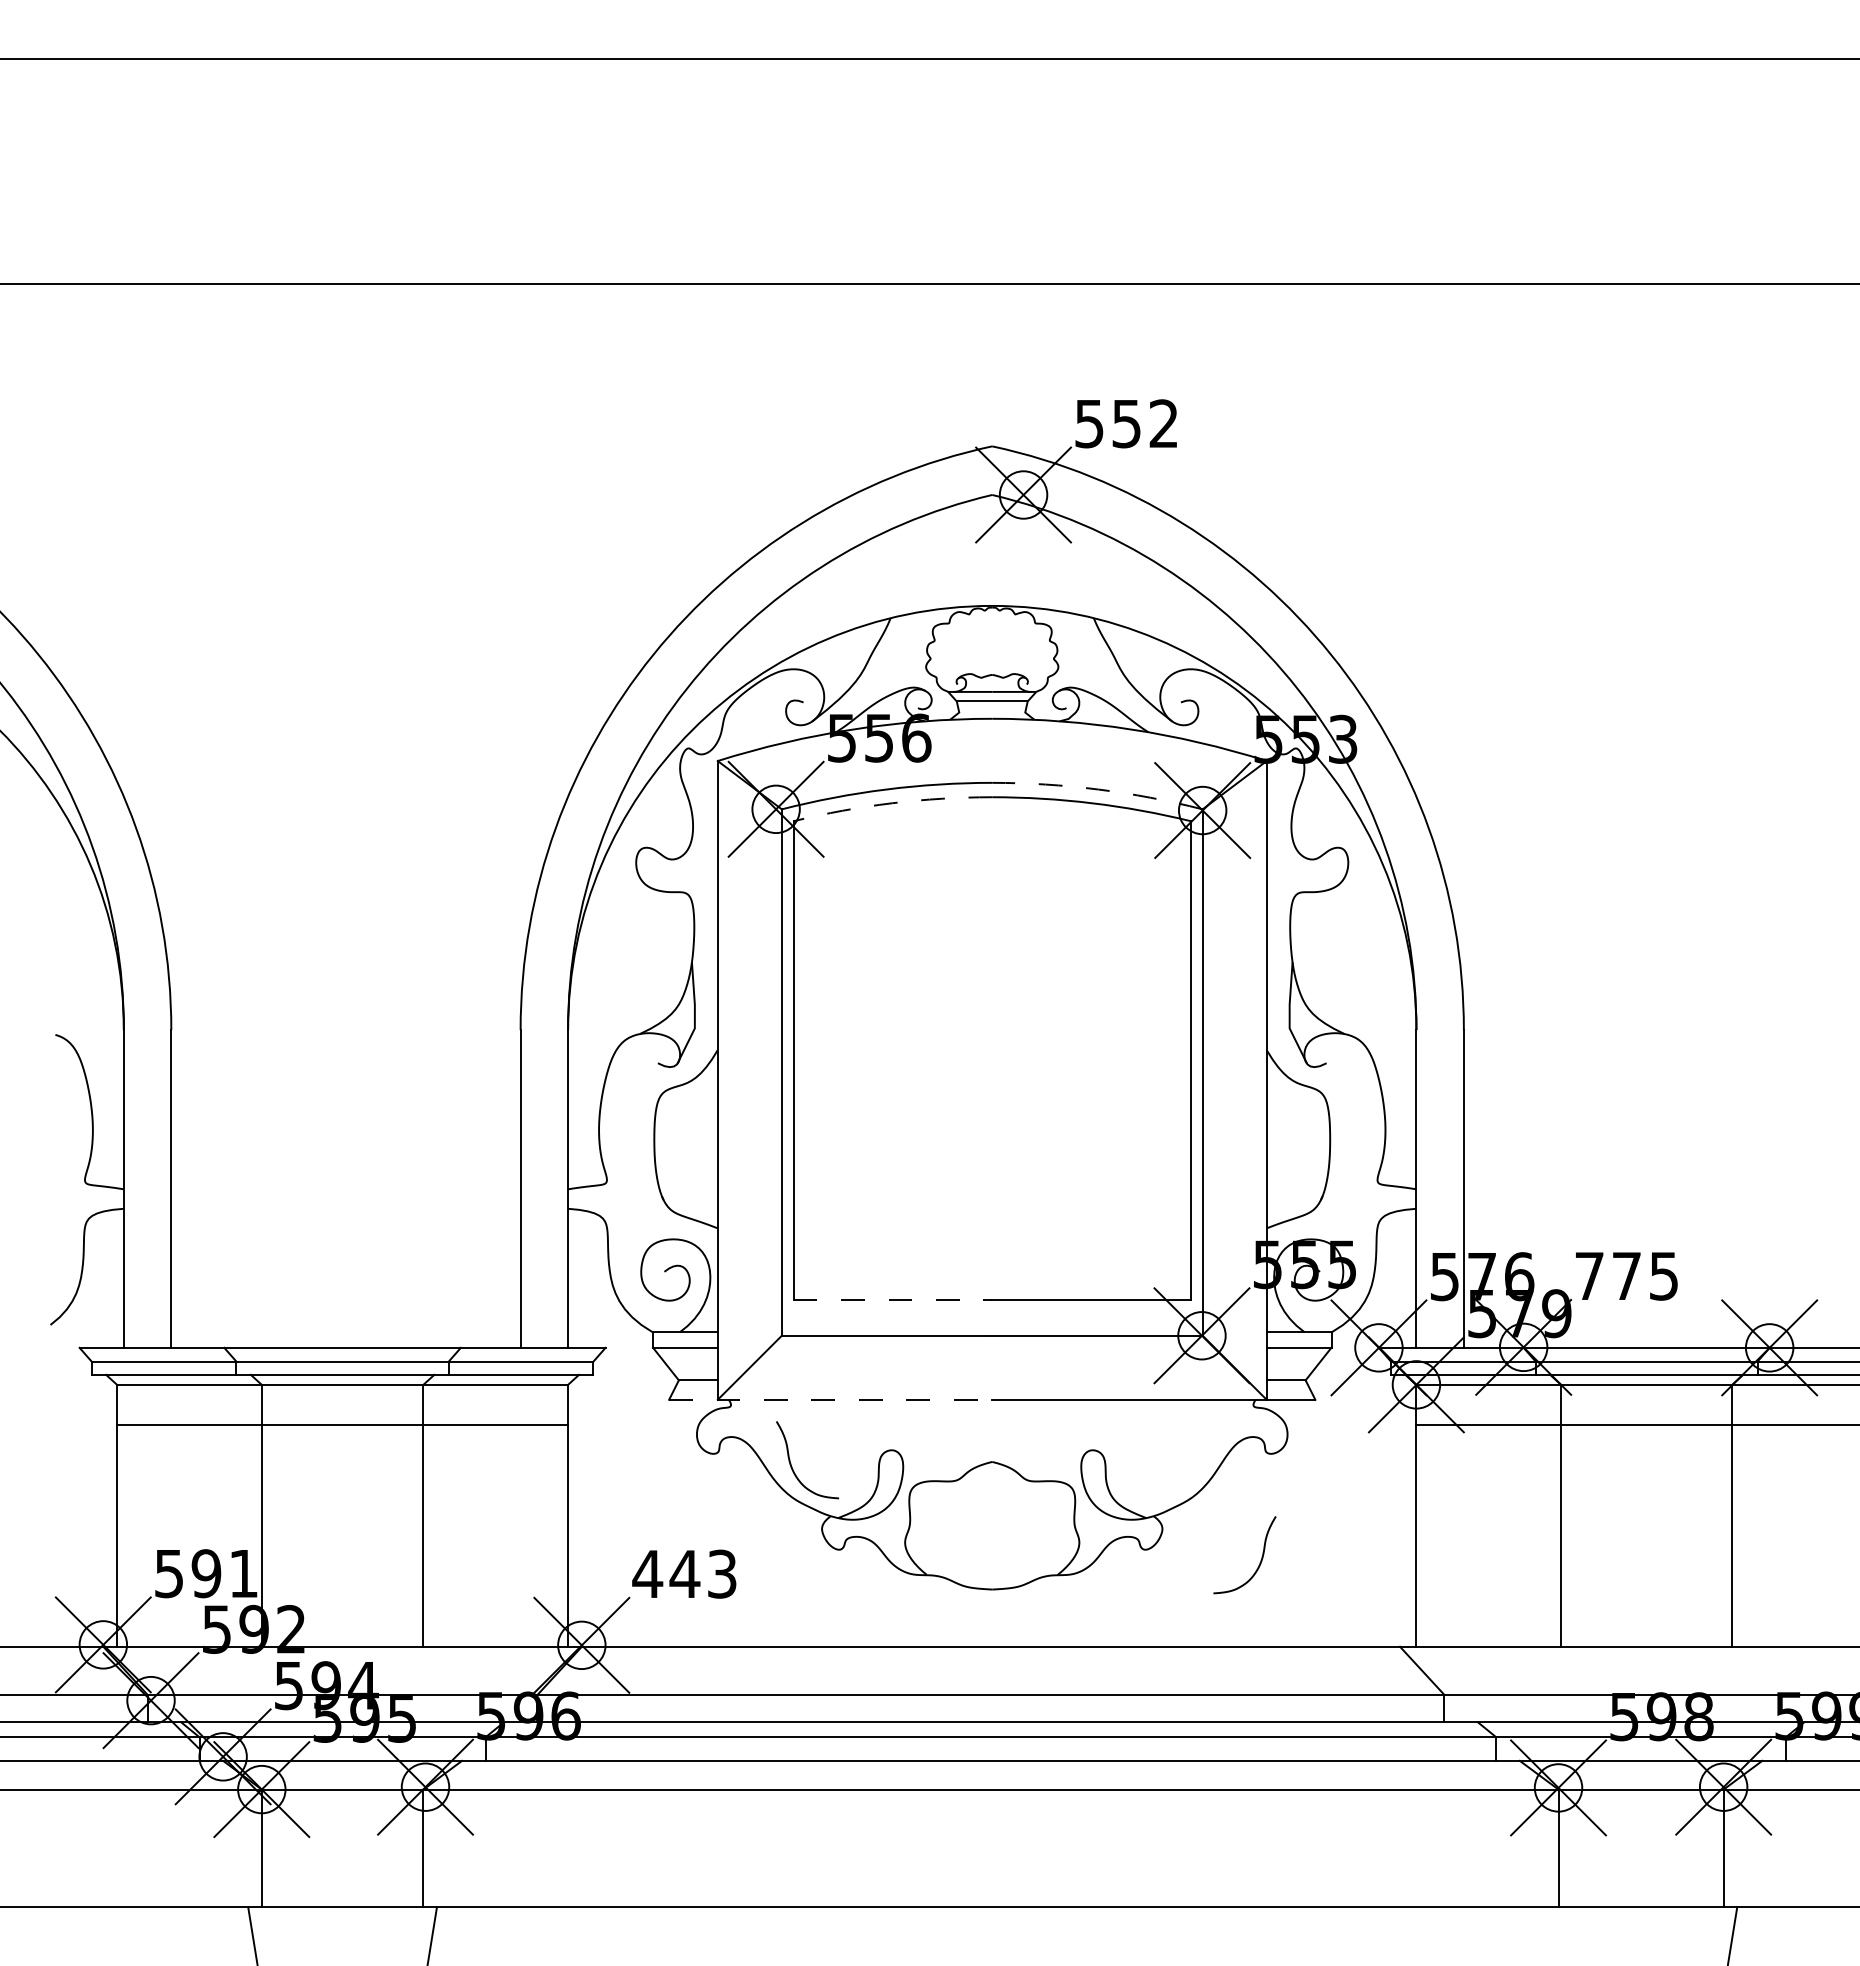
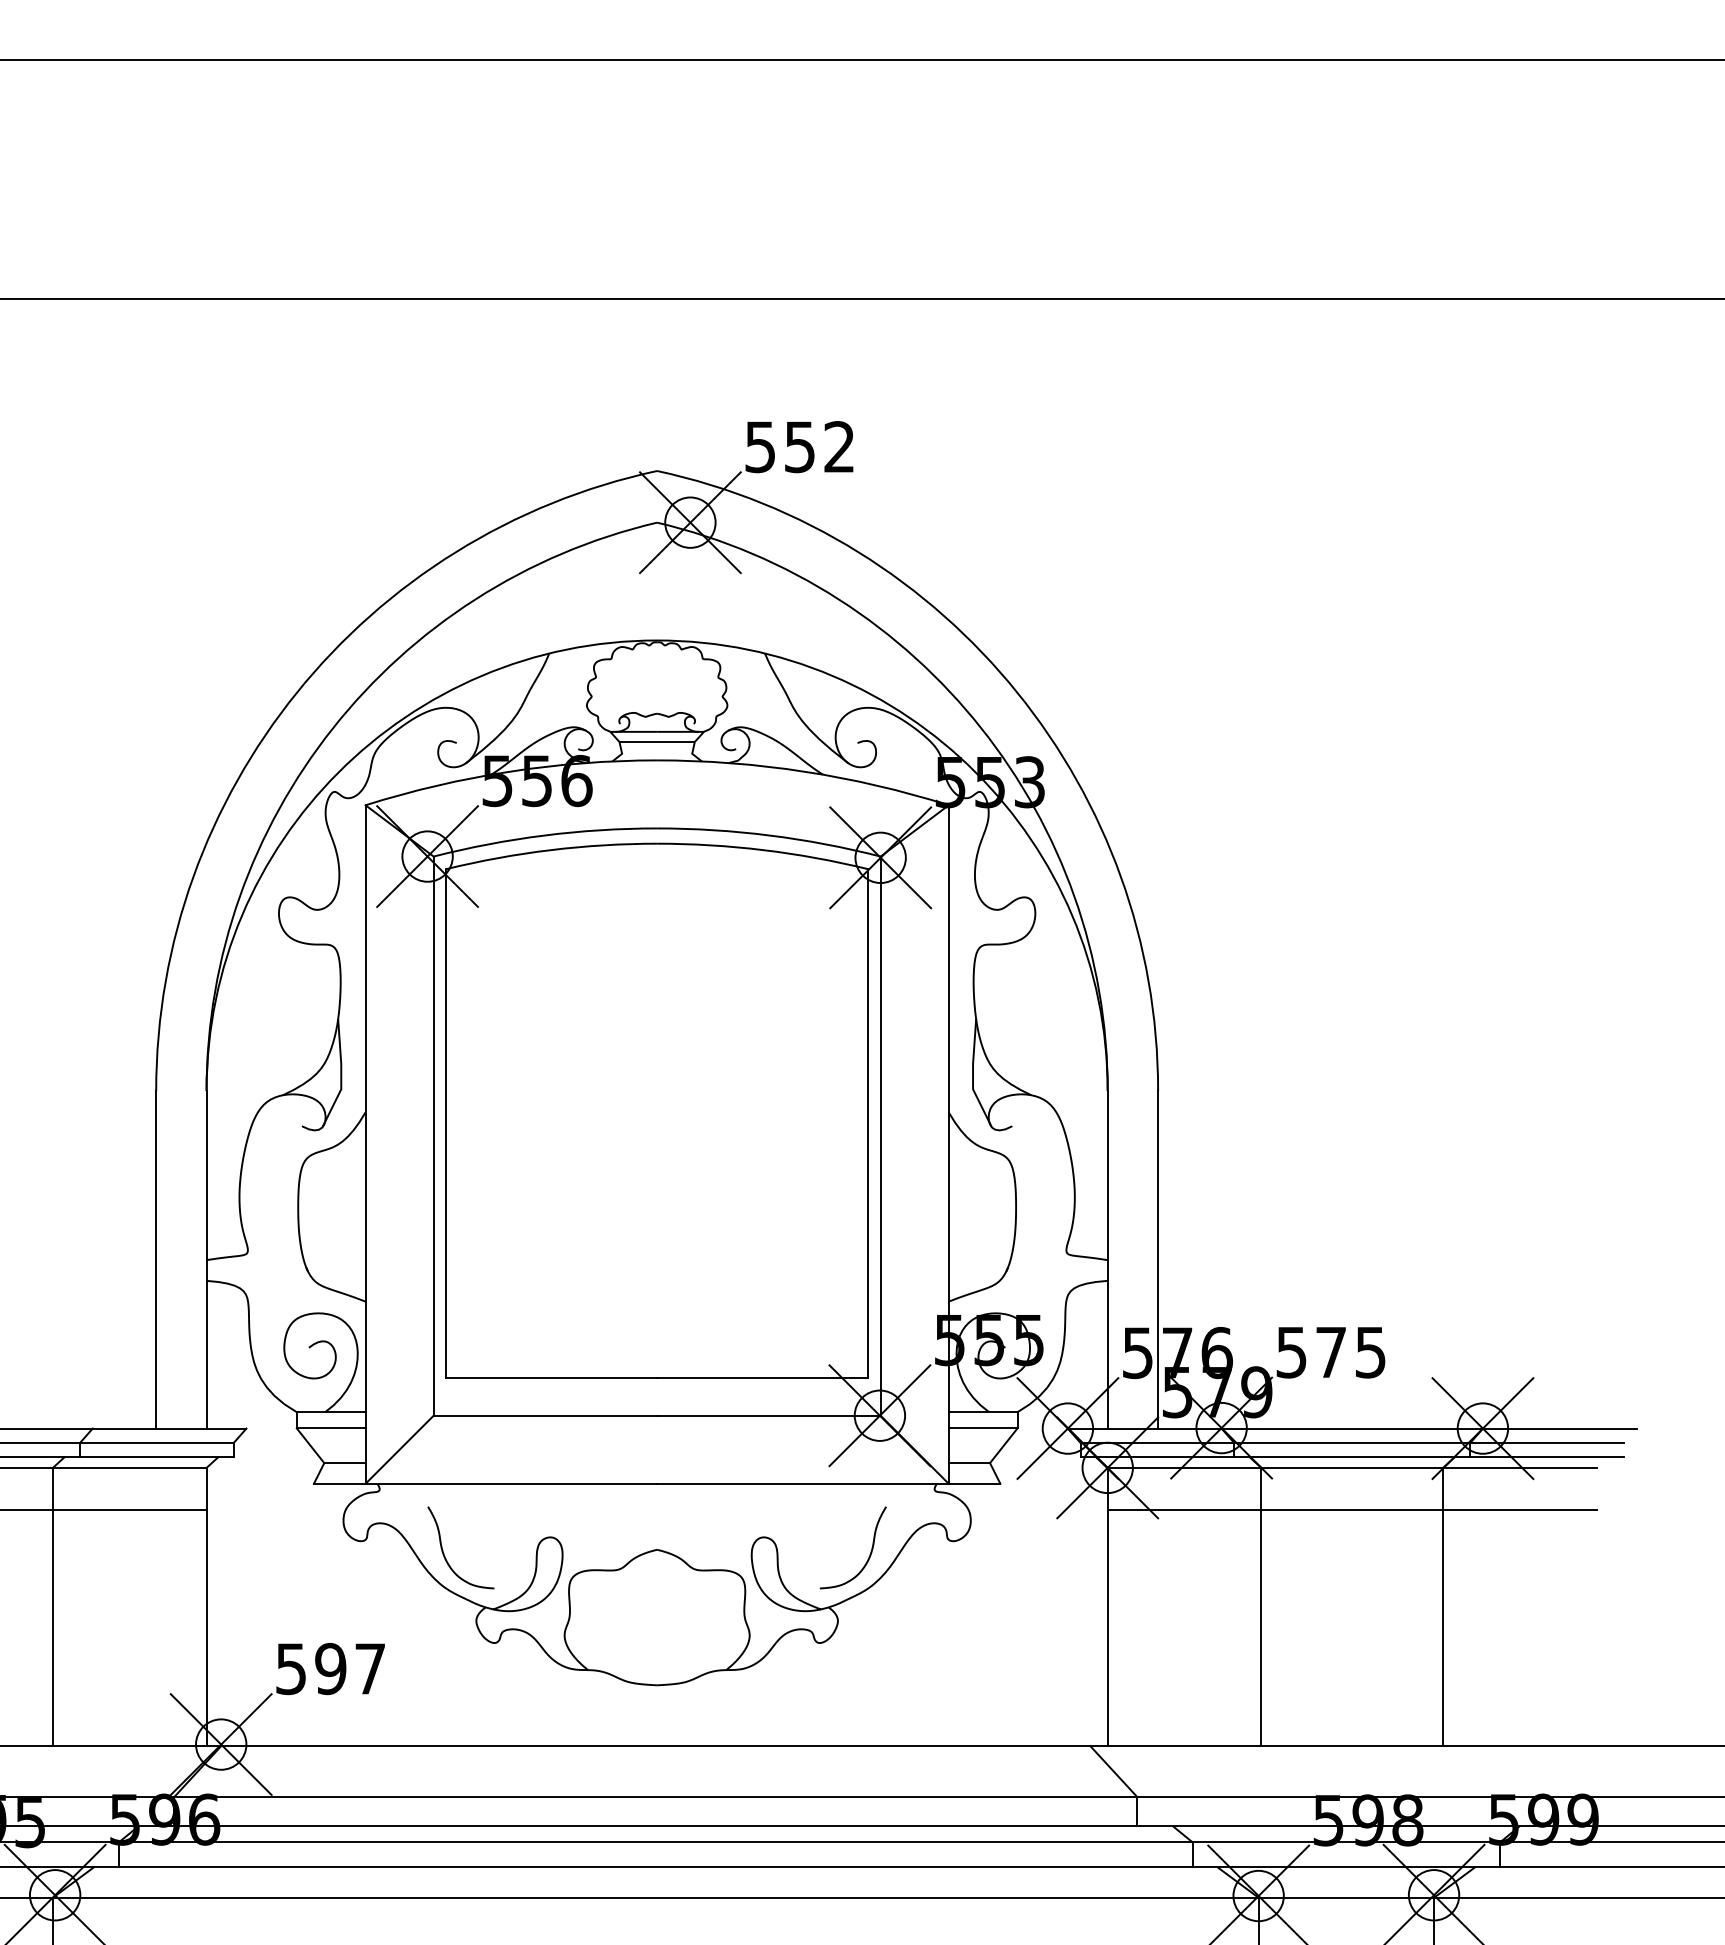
arc: (1098, 789) -> (770, 835), dashed -> solid
arc: (892, 803) -> (551, 850), dashed -> solid
text: (1589, 1276) -> (1291, 1352), 775 -> 575
line: (893, 1300) -> (552, 1378), dashed -> solid
line: (830, 1399) -> (485, 1483), dashed -> solid
curve: (1259, 1562) -> (868, 1555), moved
text: (684, 1573) -> (330, 1668), 443 -> 597

